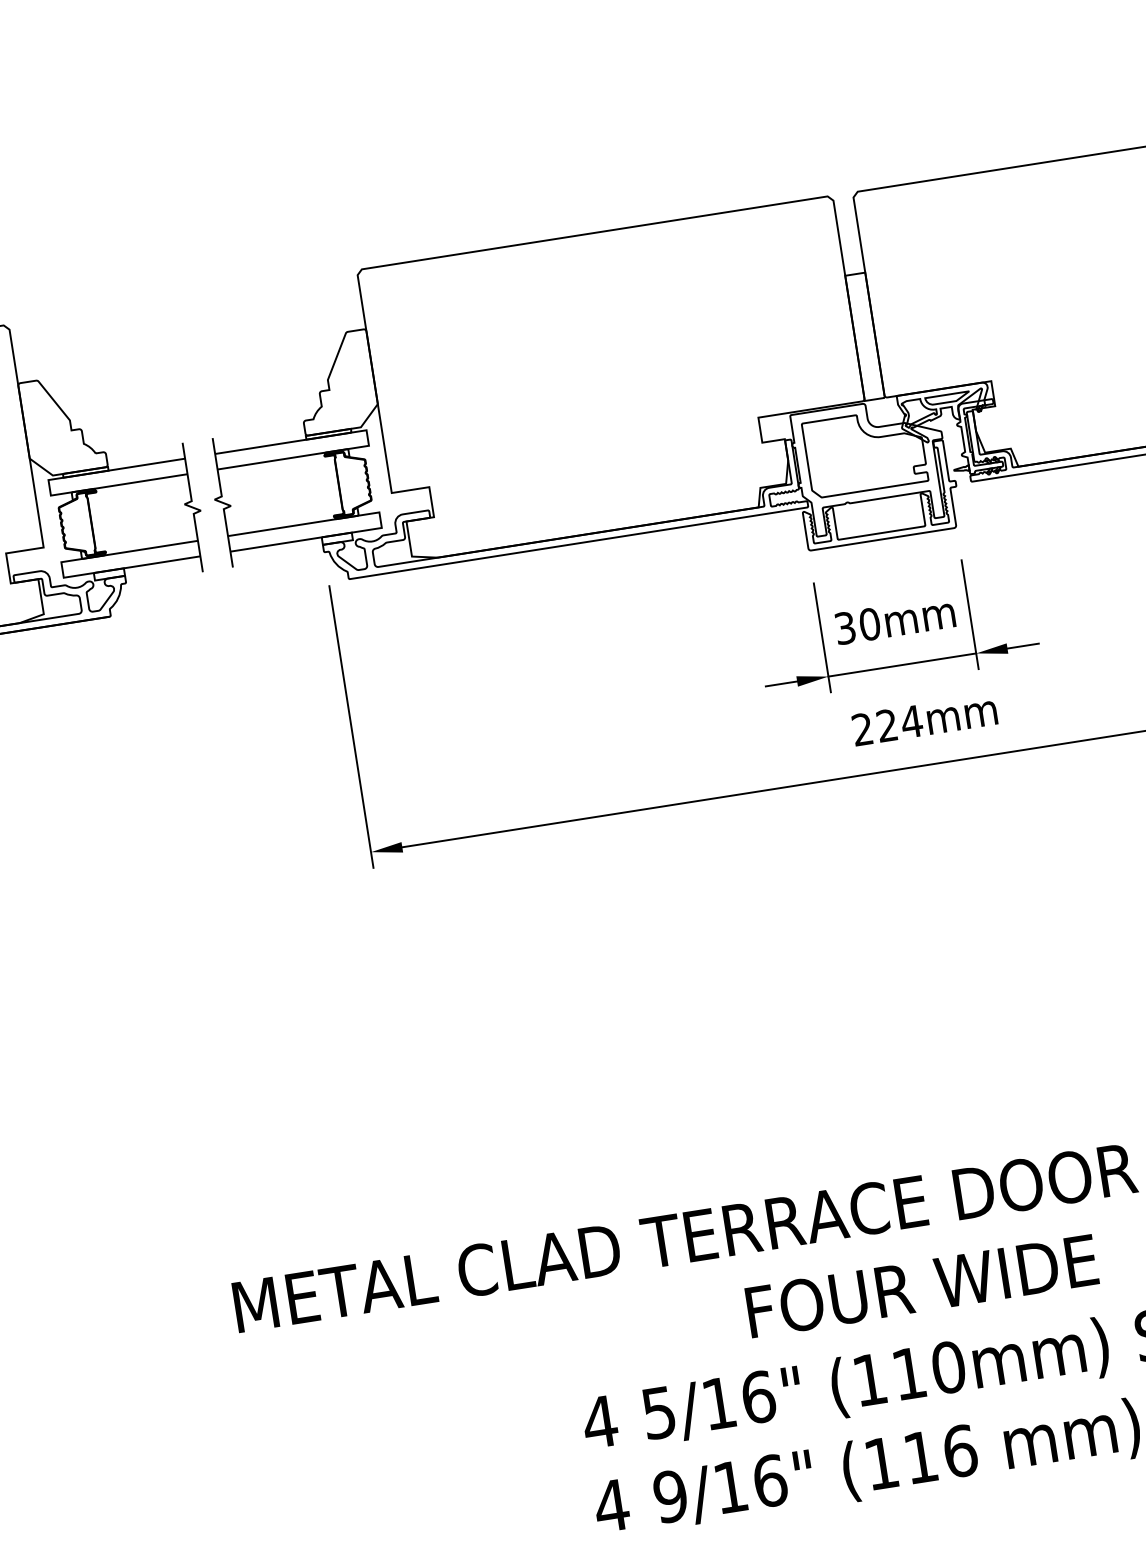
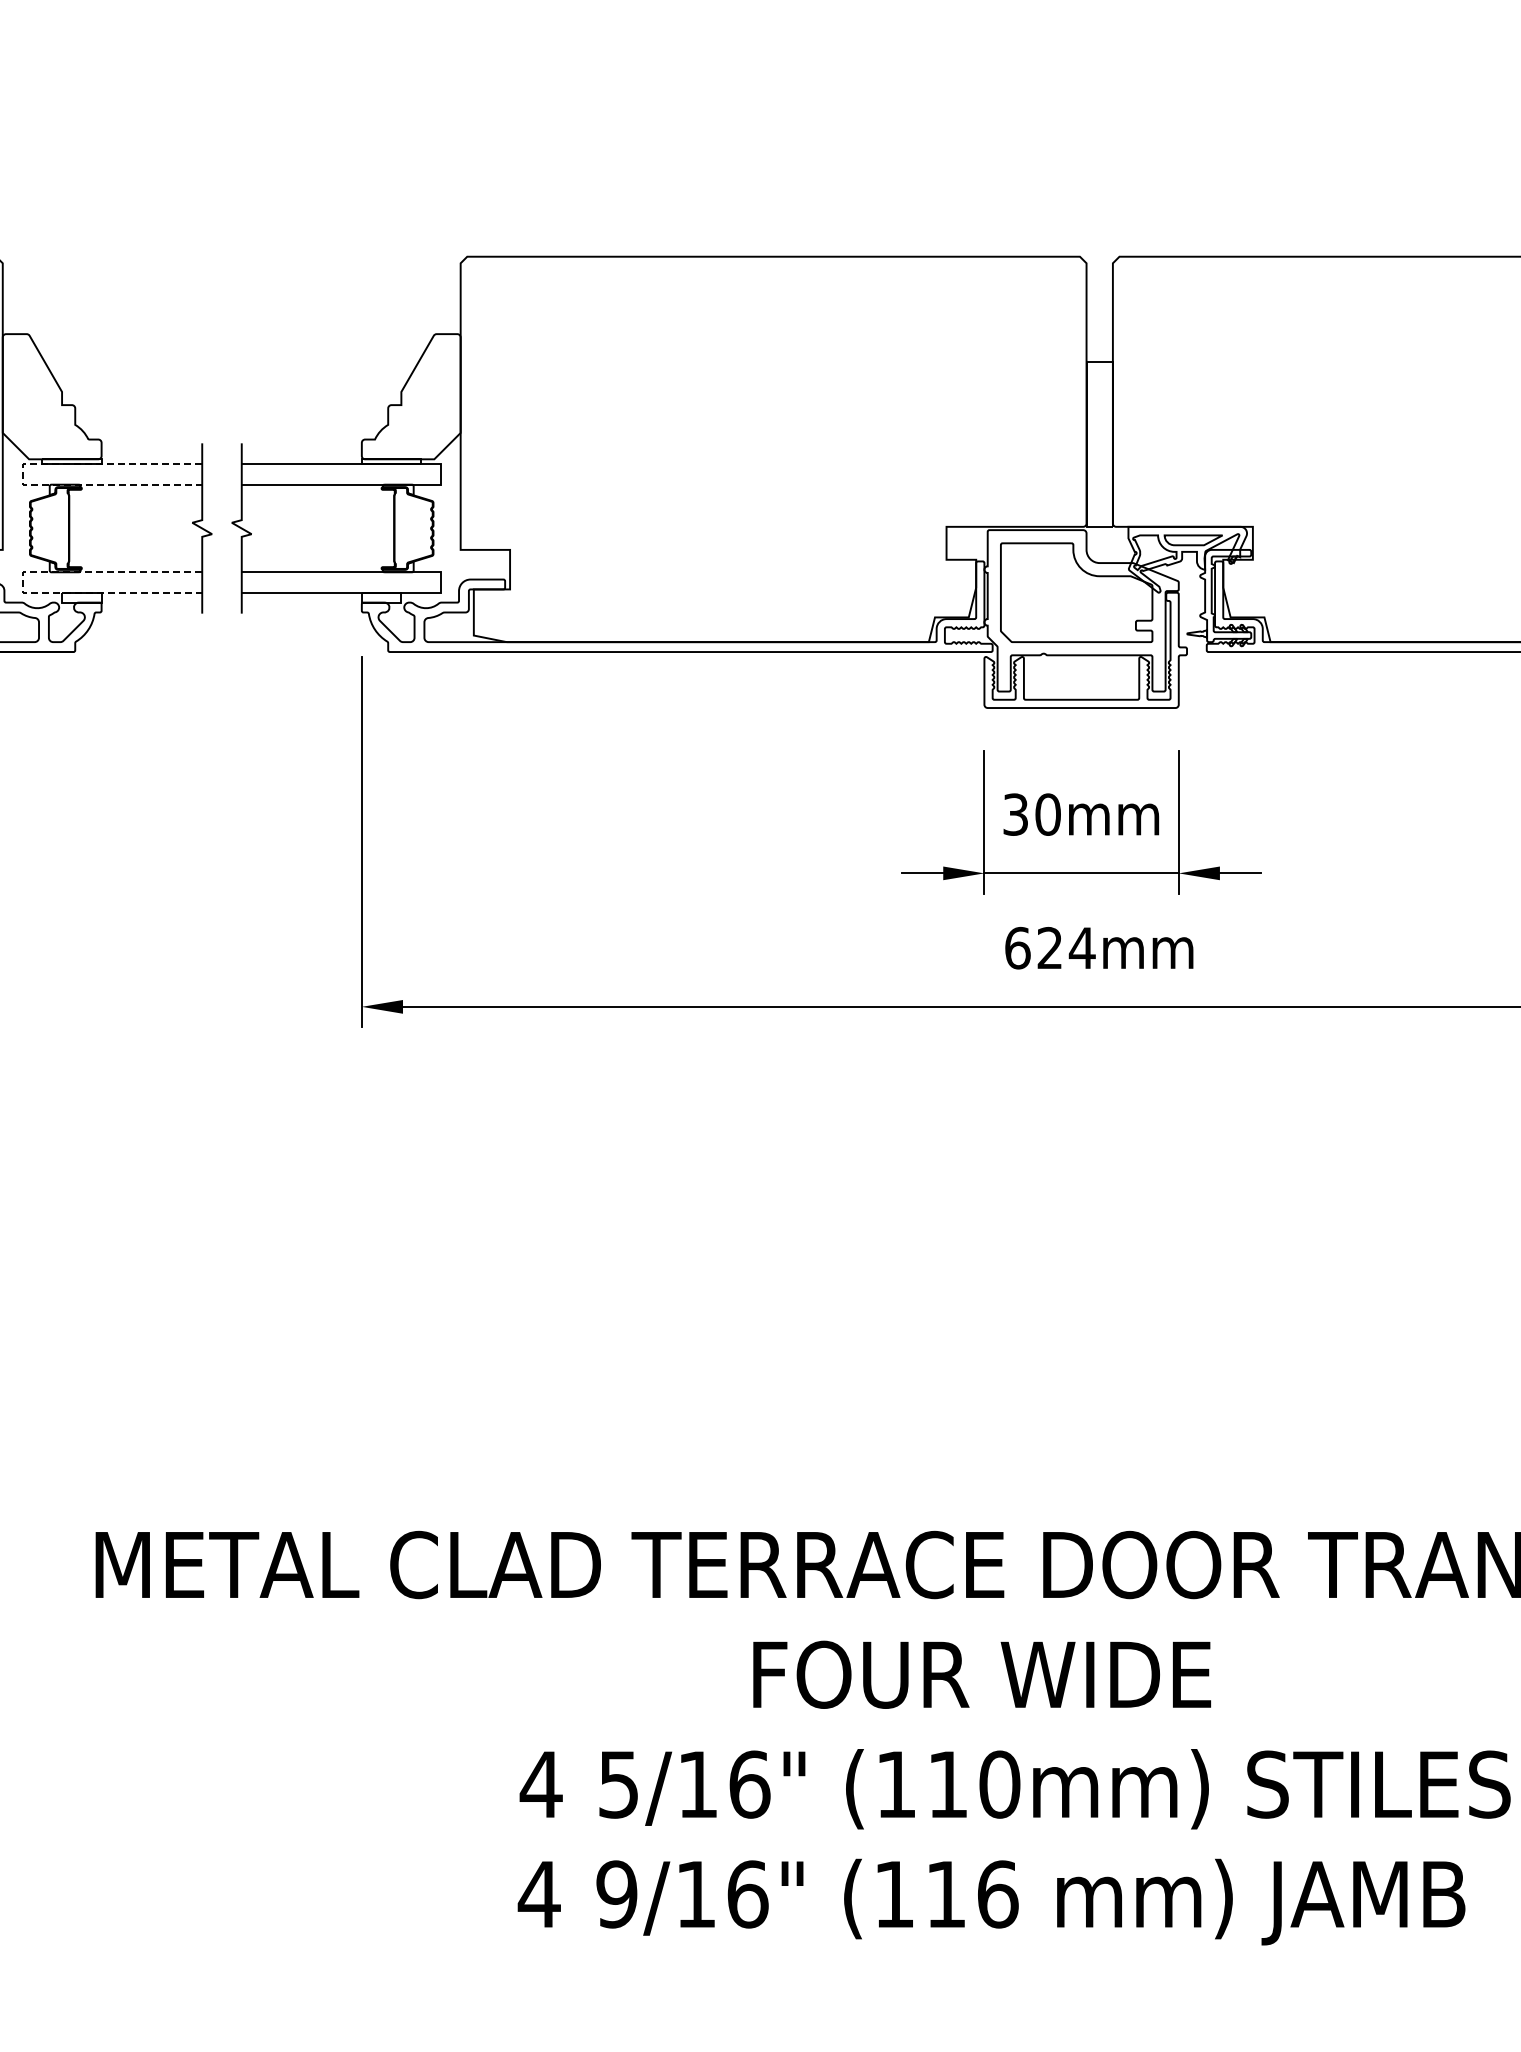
line: (49, 487) -> (22, 474), solid -> dashed
line: (62, 570) -> (22, 583), solid -> dashed
text: (862, 729) -> (1017, 947), 224mm -> 624mm

